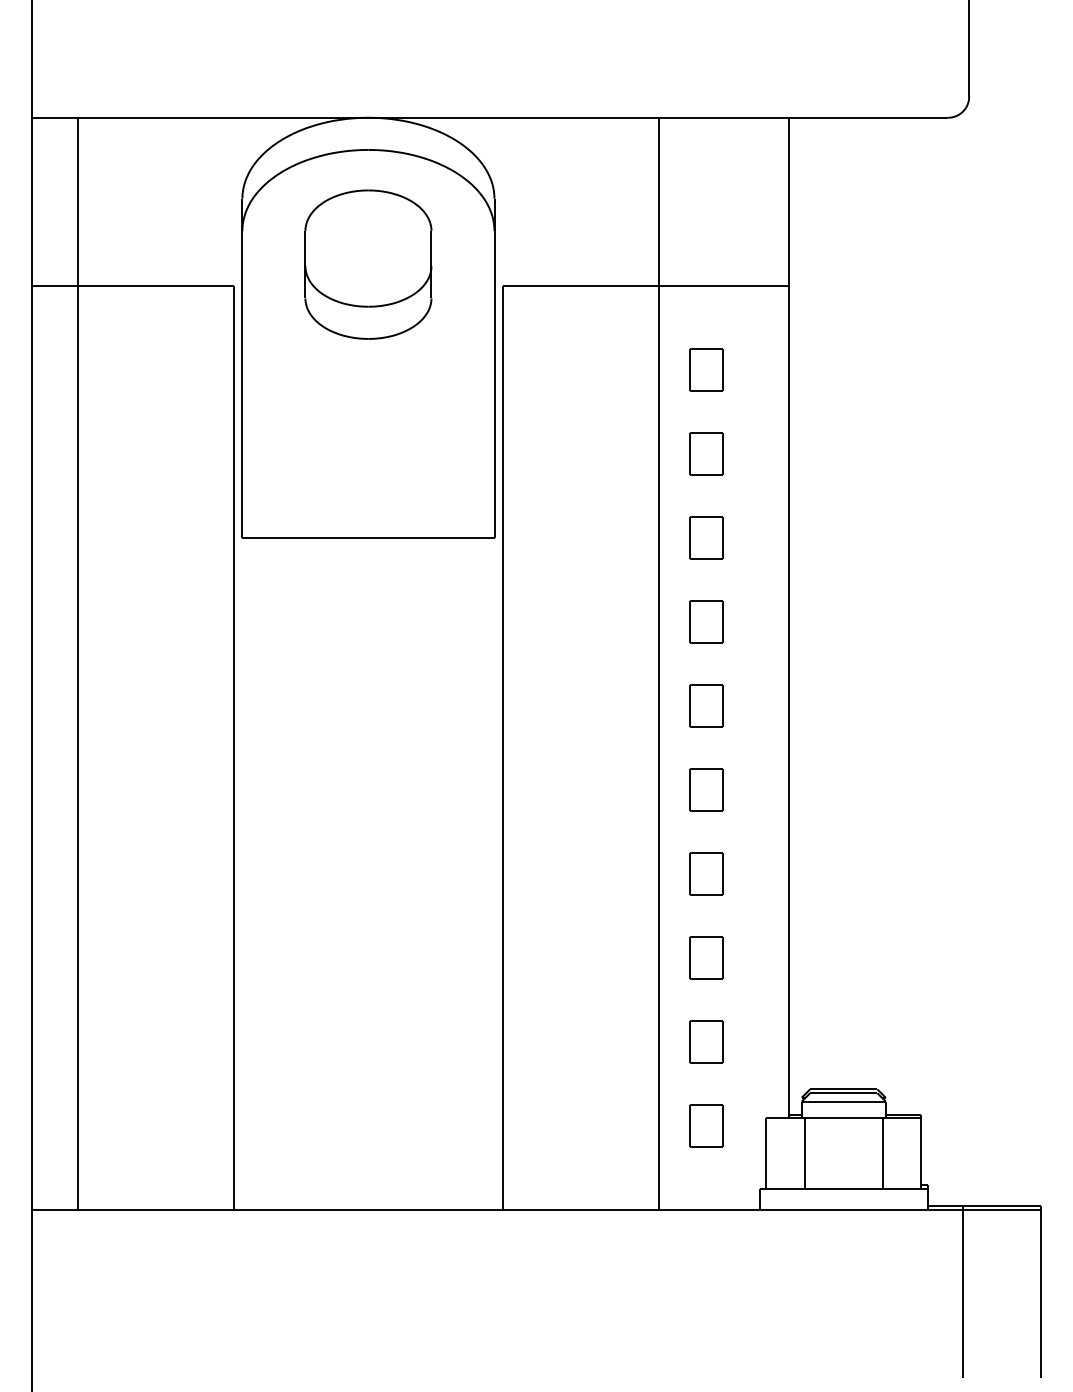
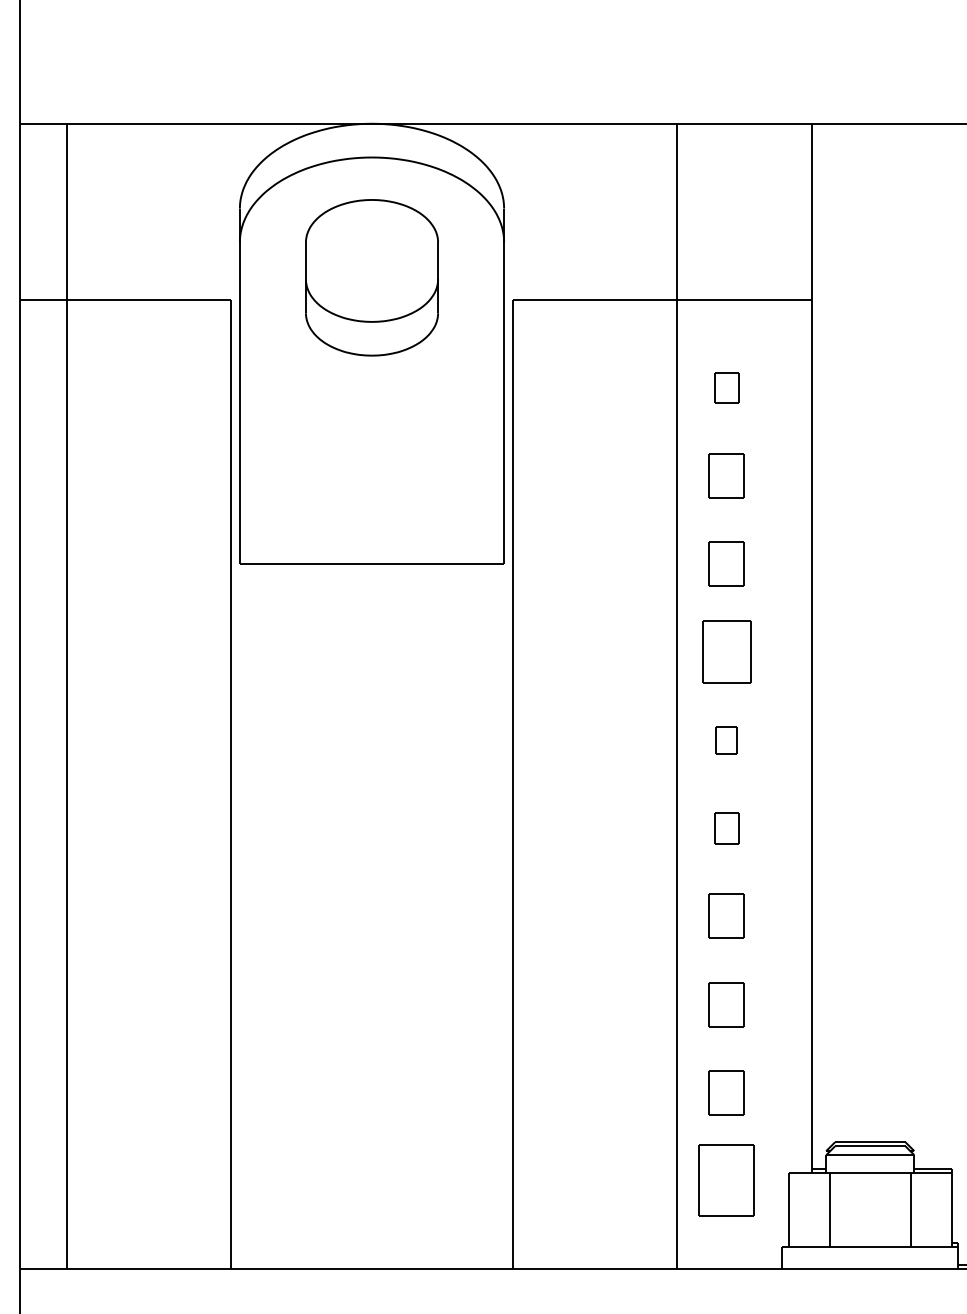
part: (706, 369) -> (726, 387), size x0.7
part: (706, 621) -> (726, 651), size x1.4
part: (706, 705) -> (726, 739), size x0.6
part: (706, 789) -> (726, 827), size x0.7
part: (706, 1125) -> (726, 1180), size x1.6

